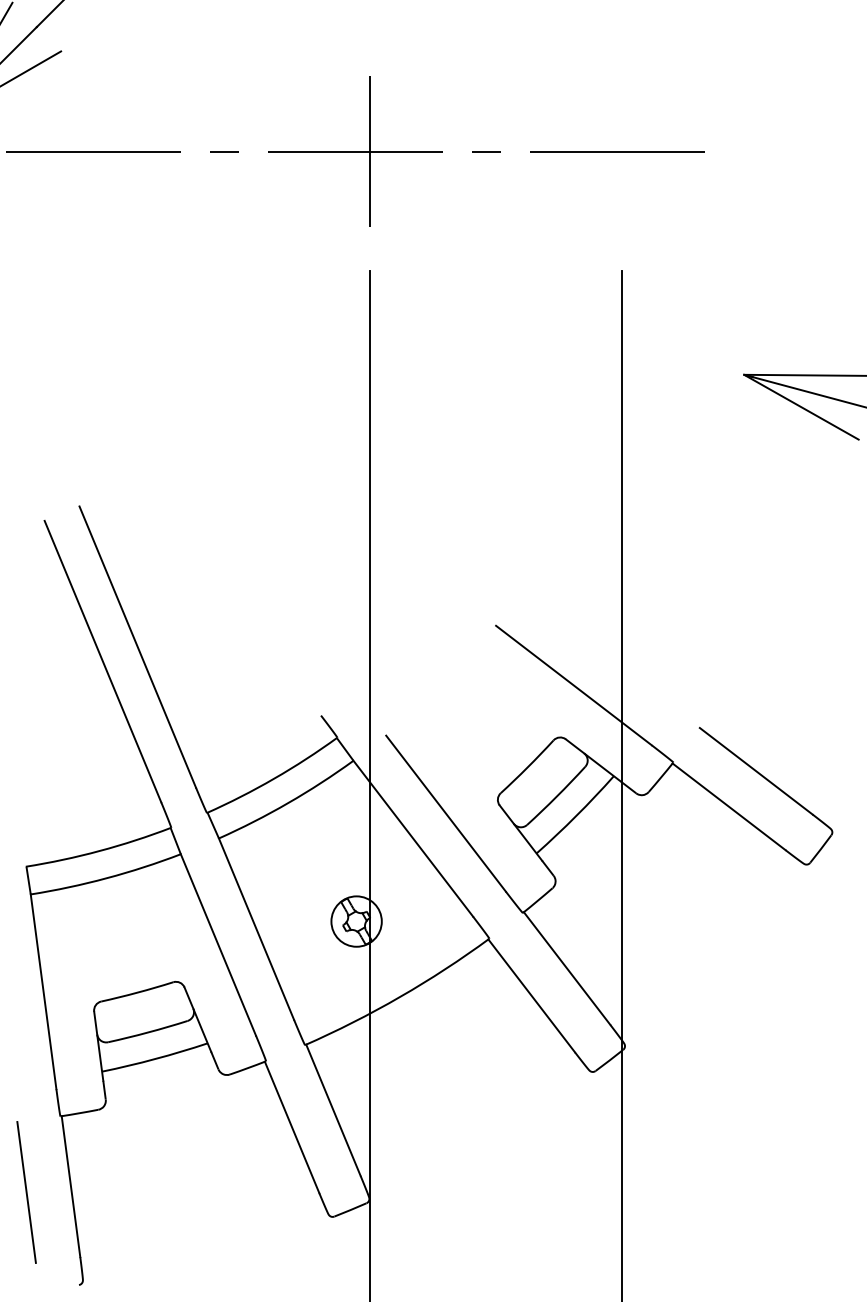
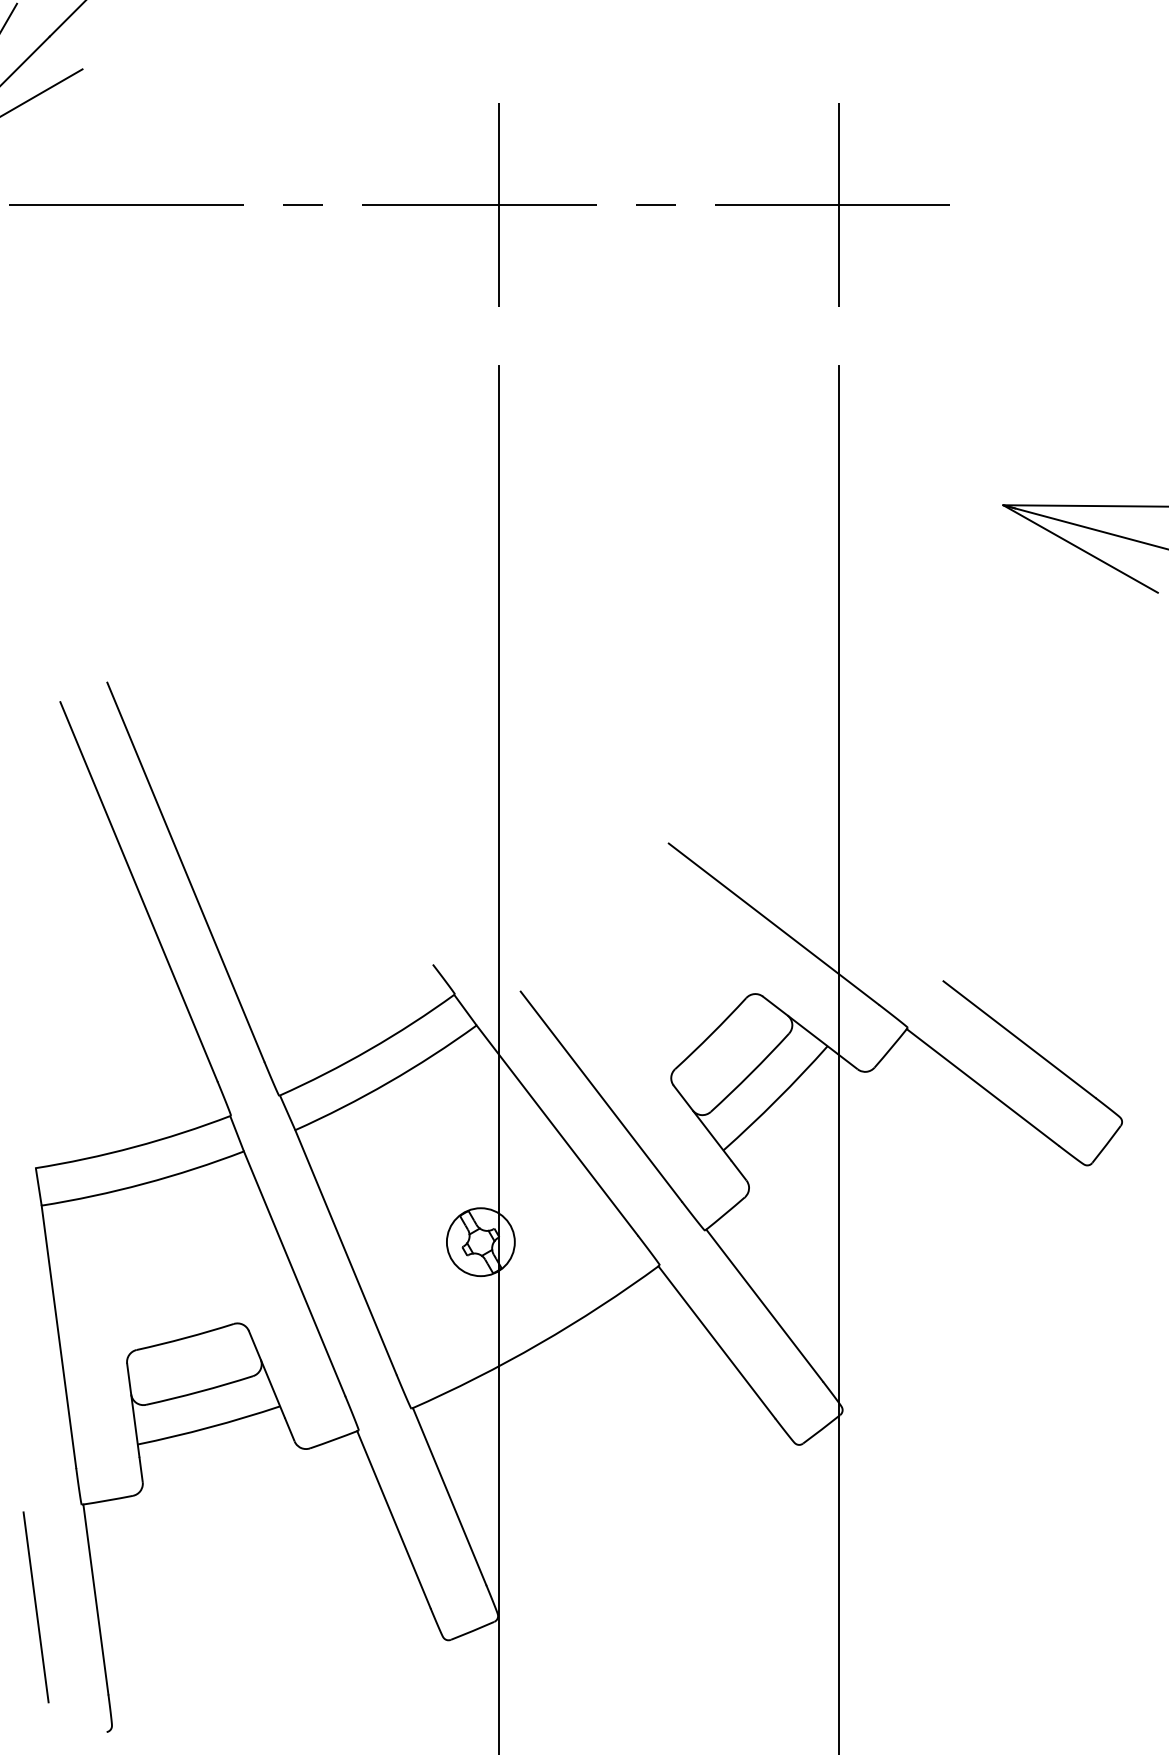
line: (621, 151) -> (838, 204), added

